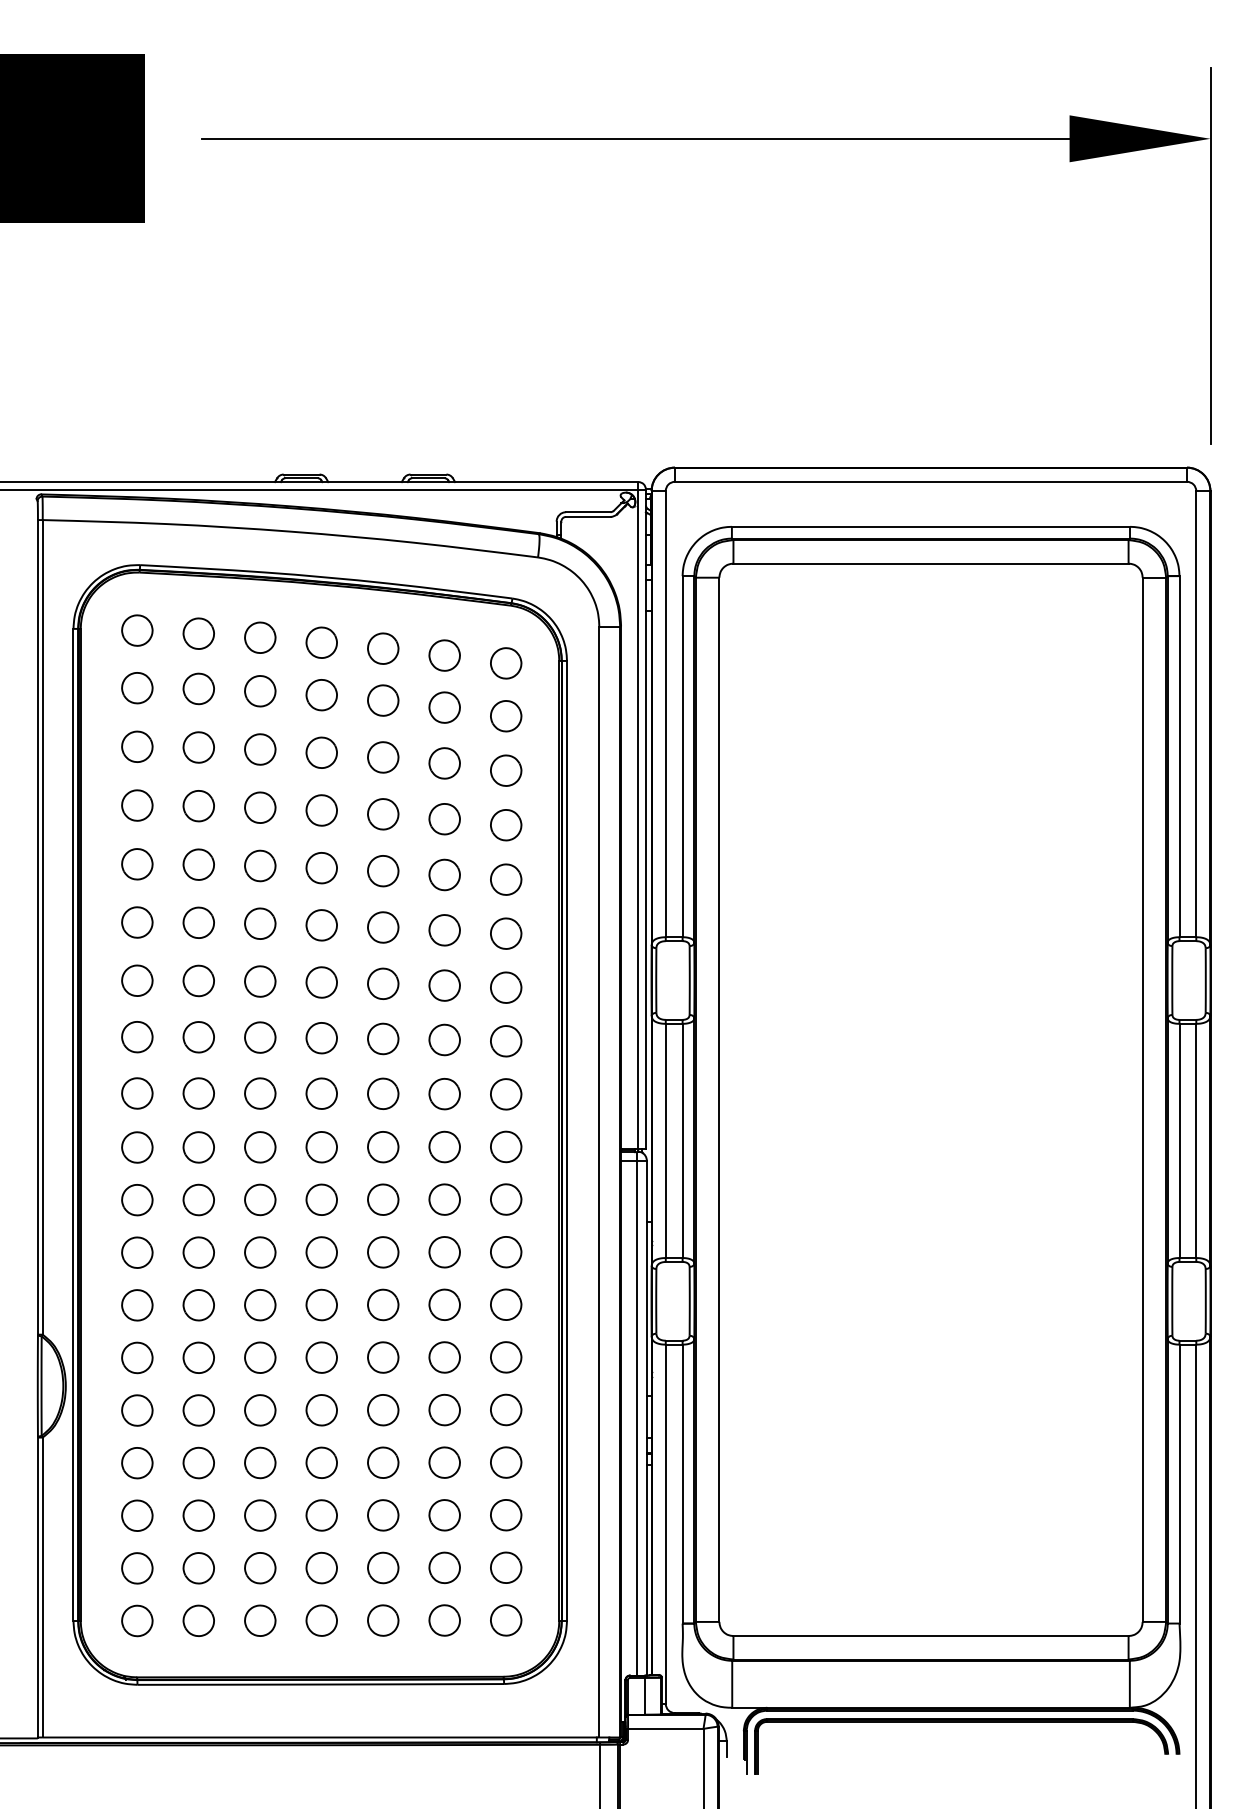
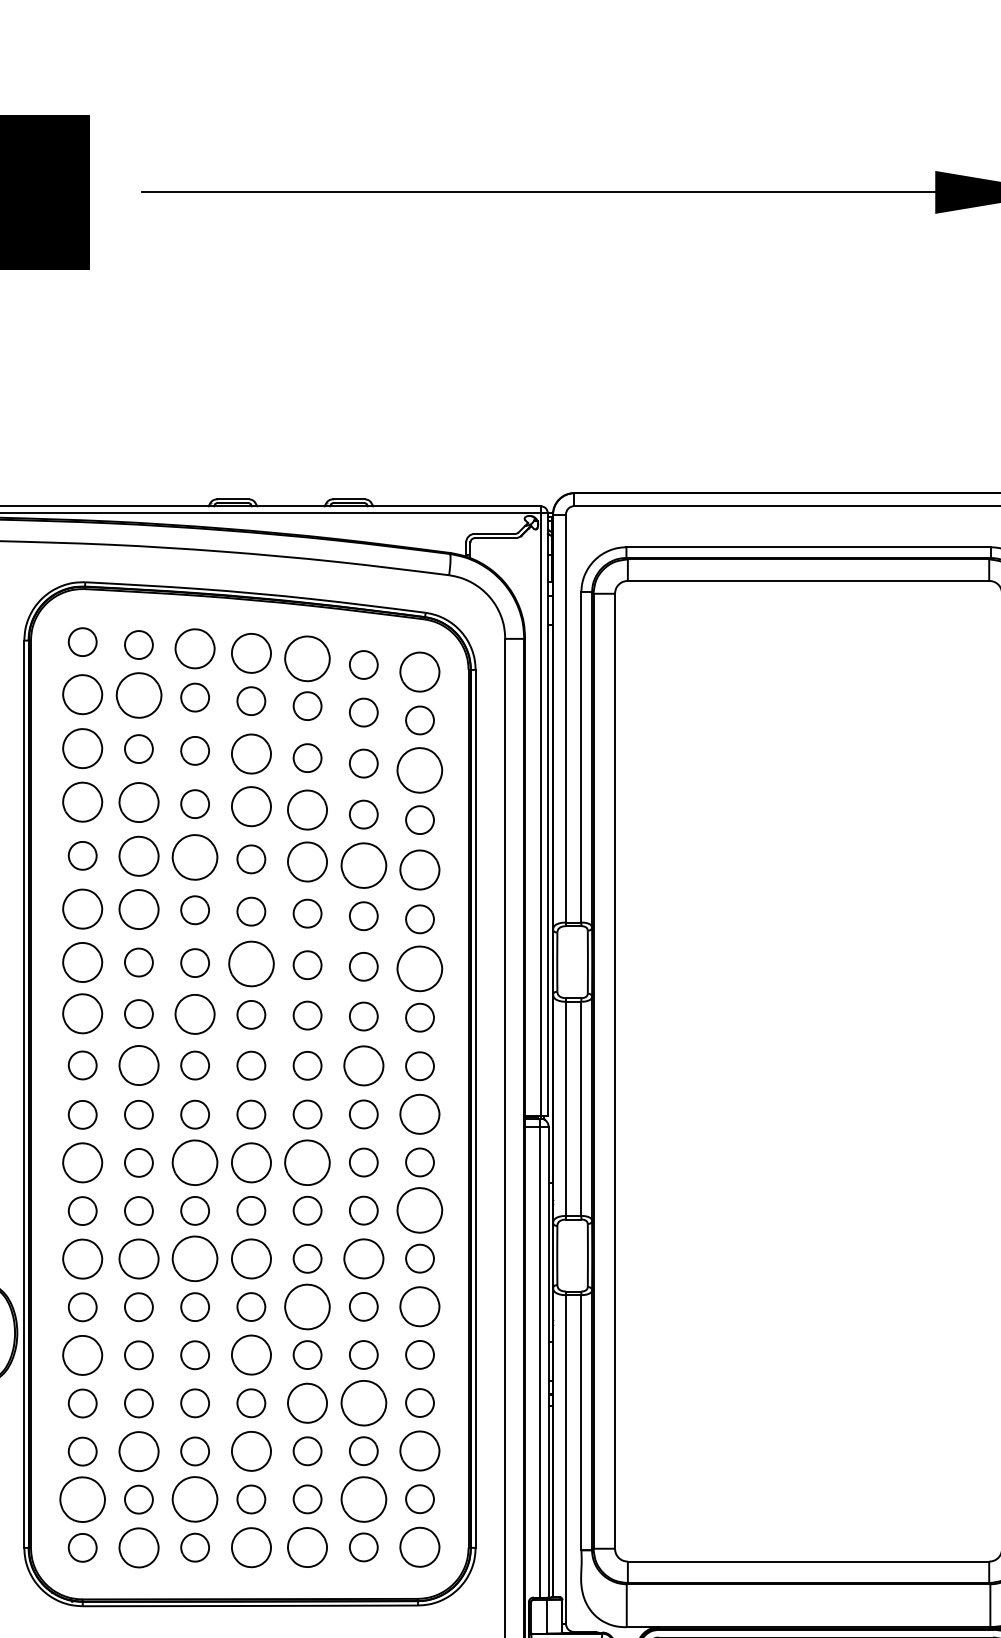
part: (260, 637) -> (195, 648), size x1.4
part: (321, 642) -> (251, 653), size x1.4
part: (383, 648) -> (307, 658), size x1.6
part: (506, 663) -> (420, 672), size x1.4
part: (137, 688) -> (82, 695), size x1.4
part: (198, 688) -> (138, 695), size x1.6
part: (137, 746) -> (82, 748), size x1.4
part: (321, 752) -> (251, 753), size x1.4
part: (506, 770) -> (420, 770), size x1.6
part: (137, 805) -> (82, 802), size x1.4
part: (198, 806) -> (138, 803), size x1.4
part: (321, 810) -> (251, 806), size x1.4
part: (383, 814) -> (307, 810), size x1.4
part: (198, 864) -> (138, 856), size x1.4
part: (260, 865) -> (195, 856), size x1.6
part: (383, 871) -> (307, 862), size x1.4
part: (444, 874) -> (363, 865), size x1.6
part: (506, 879) -> (420, 869), size x1.4
part: (137, 922) -> (82, 909), size x1.4
part: (198, 922) -> (138, 909), size x1.4
part: (137, 980) -> (82, 962), size x1.4
part: (321, 982) -> (251, 963), size x1.6
part: (506, 987) -> (420, 968), size x1.6
part: (137, 1037) -> (82, 1014), size x1.4
part: (260, 1037) -> (195, 1014), size x1.4
part: (198, 1093) -> (138, 1065), size x1.4
part: (444, 1094) -> (363, 1066), size x1.4
part: (506, 1146) -> (420, 1113), size x1.4
part: (260, 1199) -> (195, 1162), size x1.6
part: (321, 1199) -> (251, 1162), size x1.4
part: (383, 1199) -> (307, 1162), size x1.6
part: (137, 1200) -> (82, 1163), size x1.4
part: (506, 1252) -> (420, 1210), size x1.6
part: (321, 1304) -> (251, 1258), size x1.4
part: (444, 1304) -> (363, 1258), size x1.4
part: (137, 1305) -> (82, 1259), size x1.4
part: (198, 1305) -> (138, 1259), size x1.4
part: (260, 1305) -> (195, 1259), size x1.6
part: (383, 1357) -> (307, 1306), size x1.6
part: (506, 1357) -> (420, 1306), size x1.4
part: (137, 1410) -> (82, 1355), size x1.4
part: (321, 1410) -> (251, 1355), size x1.4
part: (383, 1462) -> (307, 1402), size x1.4
part: (444, 1462) -> (363, 1402), size x1.6
part: (198, 1515) -> (138, 1451), size x1.4
part: (321, 1515) -> (251, 1451), size x1.4
part: (506, 1515) -> (420, 1451), size x1.4
part: (444, 1567) -> (363, 1498), size x1.6
part: (137, 1568) -> (82, 1499), size x1.6
part: (260, 1568) -> (195, 1499), size x1.6
part: (198, 1620) -> (138, 1547), size x1.4
part: (321, 1620) -> (251, 1547), size x1.4
part: (383, 1620) -> (307, 1547), size x1.4
part: (506, 1620) -> (420, 1547), size x1.4

